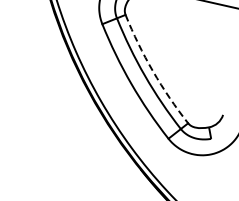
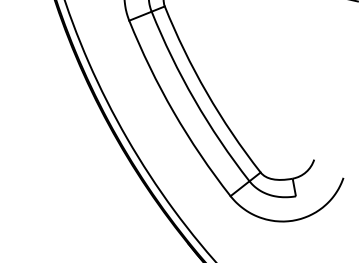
arc: (153, 71) -> (207, 93), dashed -> solid

